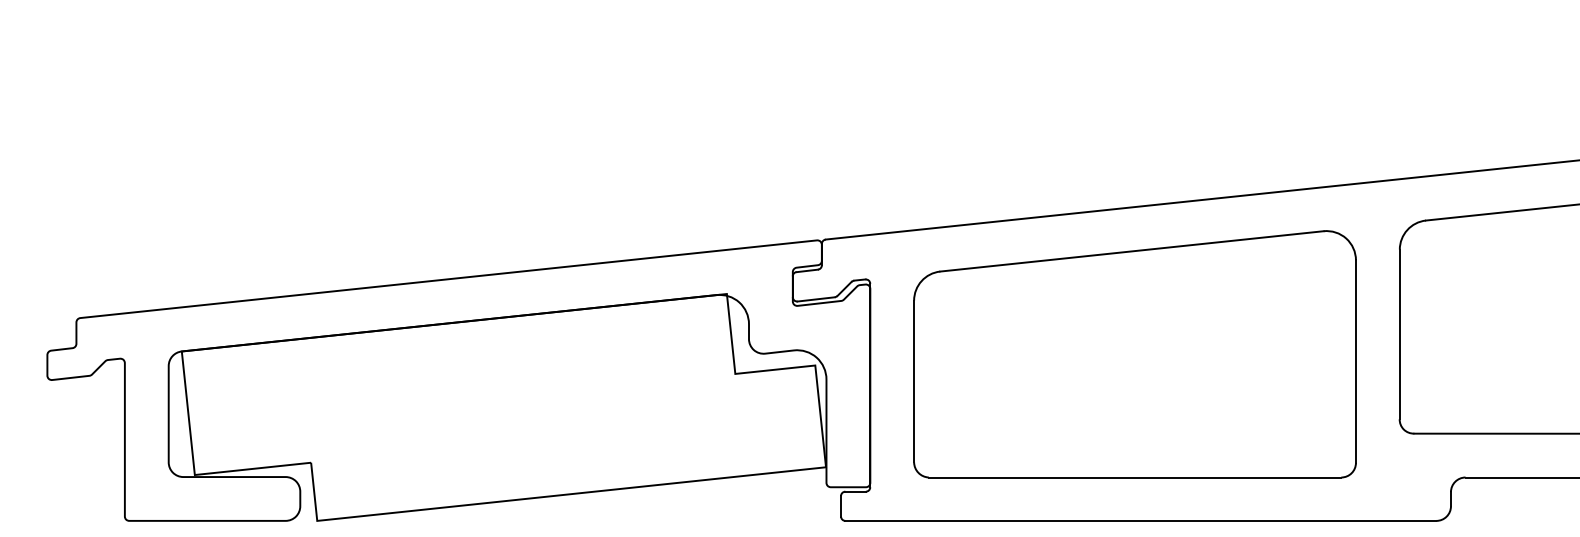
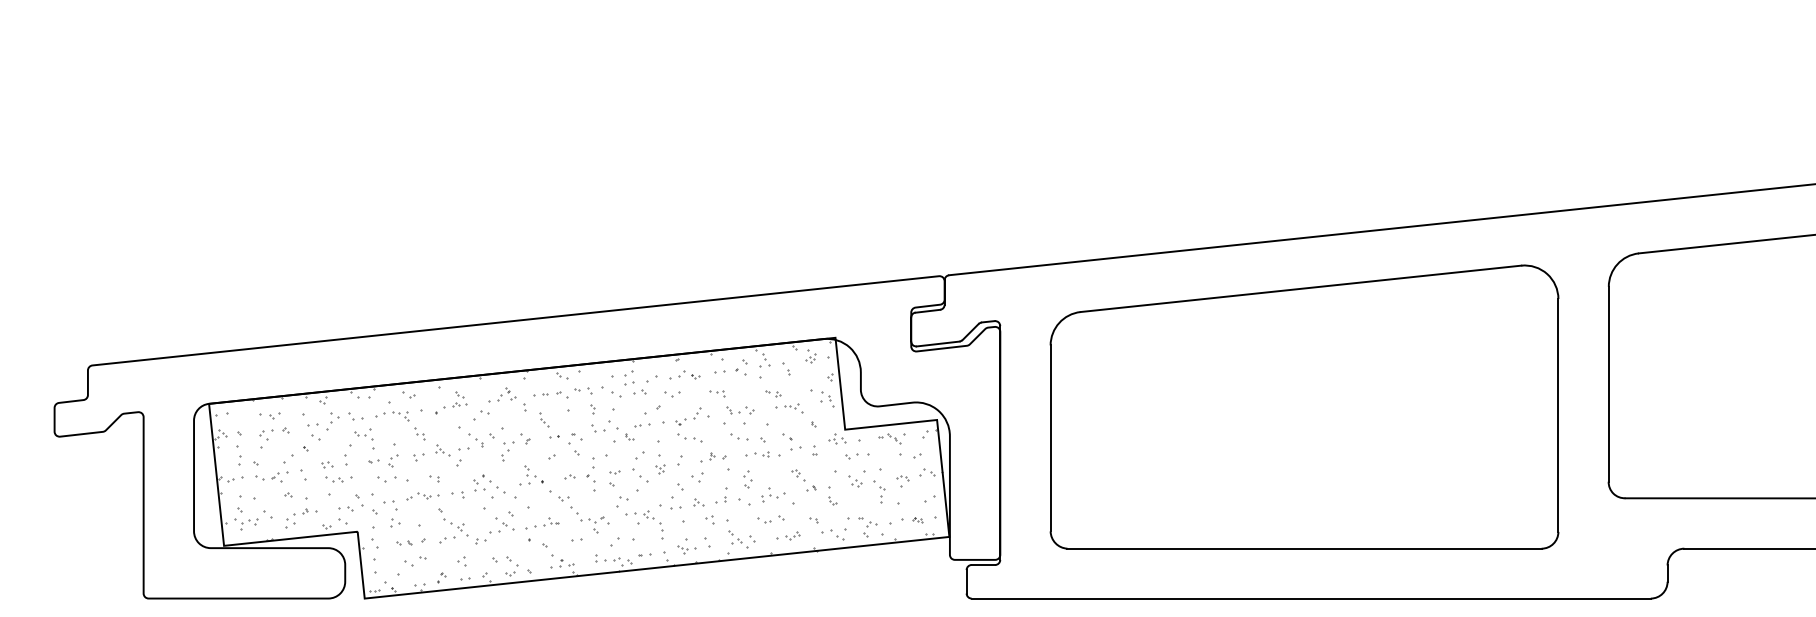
hatch: (502, 405) -> (577, 465), added

